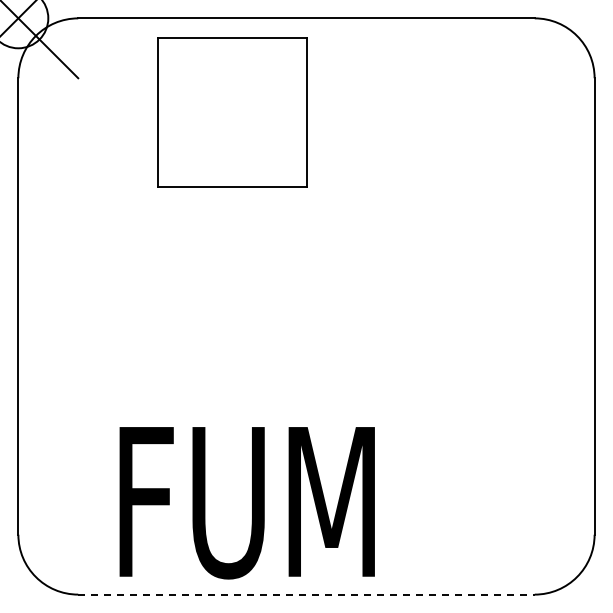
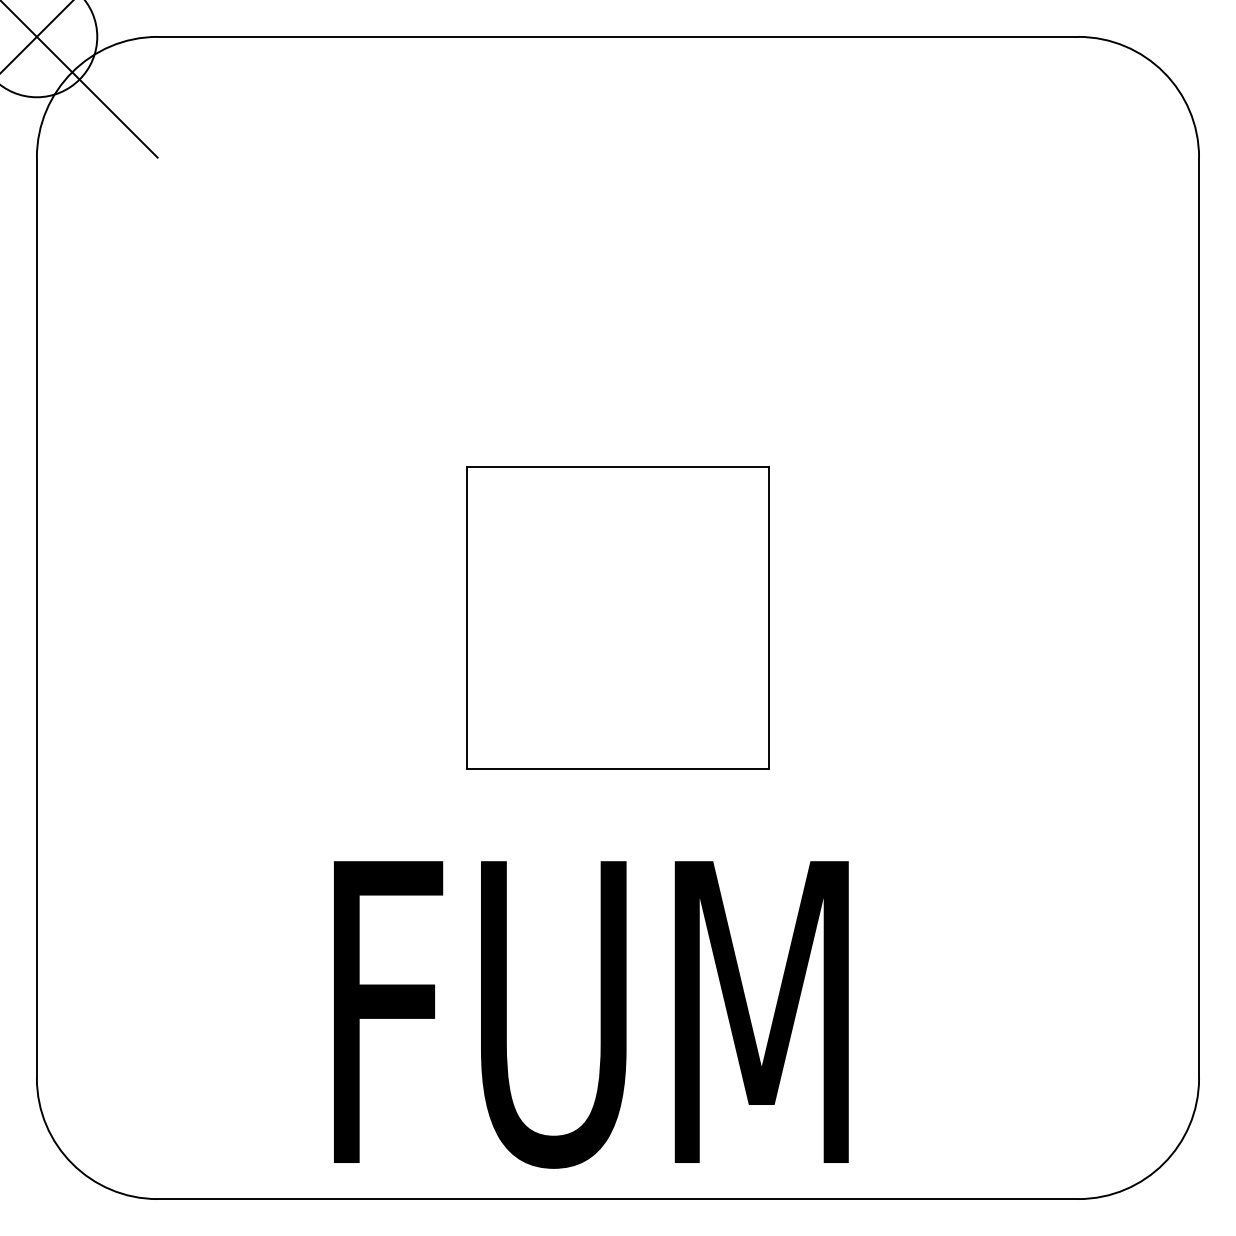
part: (232, 112) -> (618, 618), moved
text: (246, 503) -> (589, 1015), moved
line: (306, 594) -> (618, 1198), dashed -> solid

